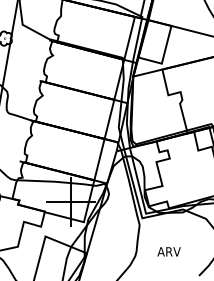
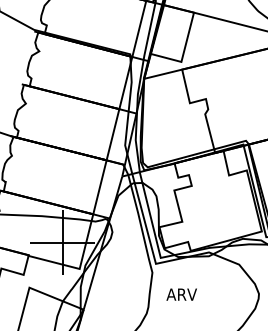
text: (168, 251) -> (180, 294), moved

